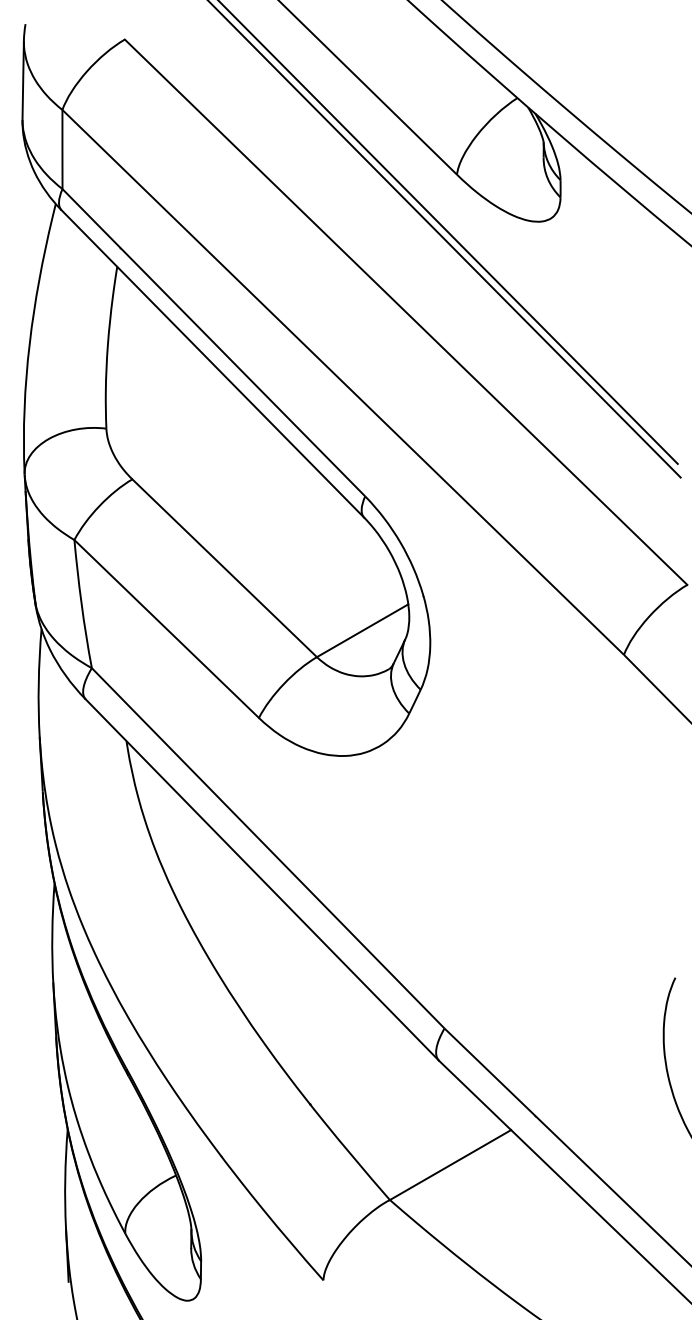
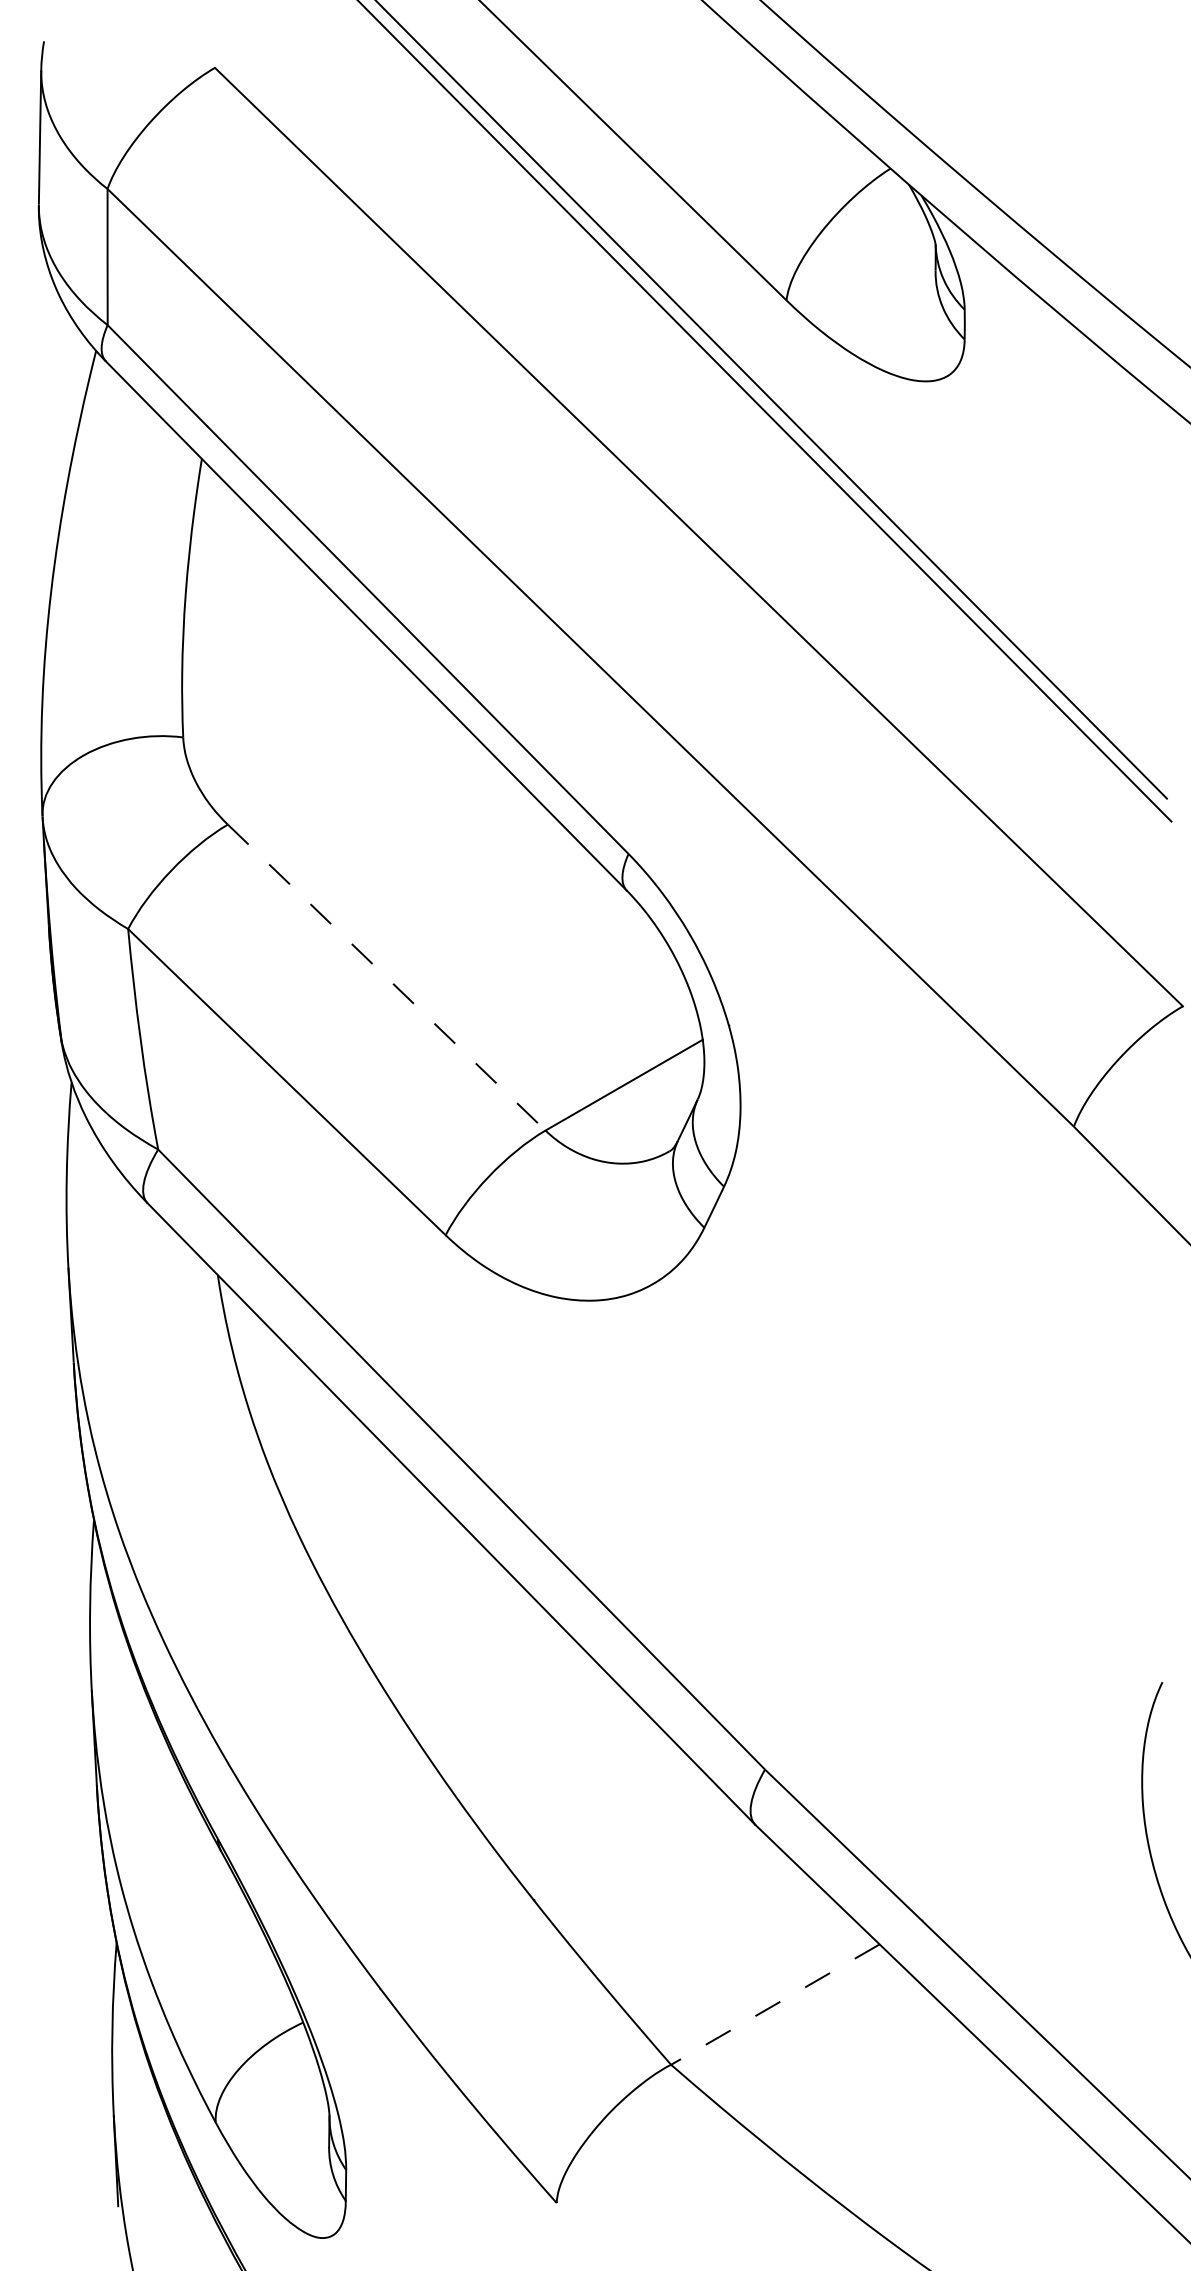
line: (225, 568) -> (388, 978), solid -> dashed
line: (450, 1165) -> (775, 2005), solid -> dashed

